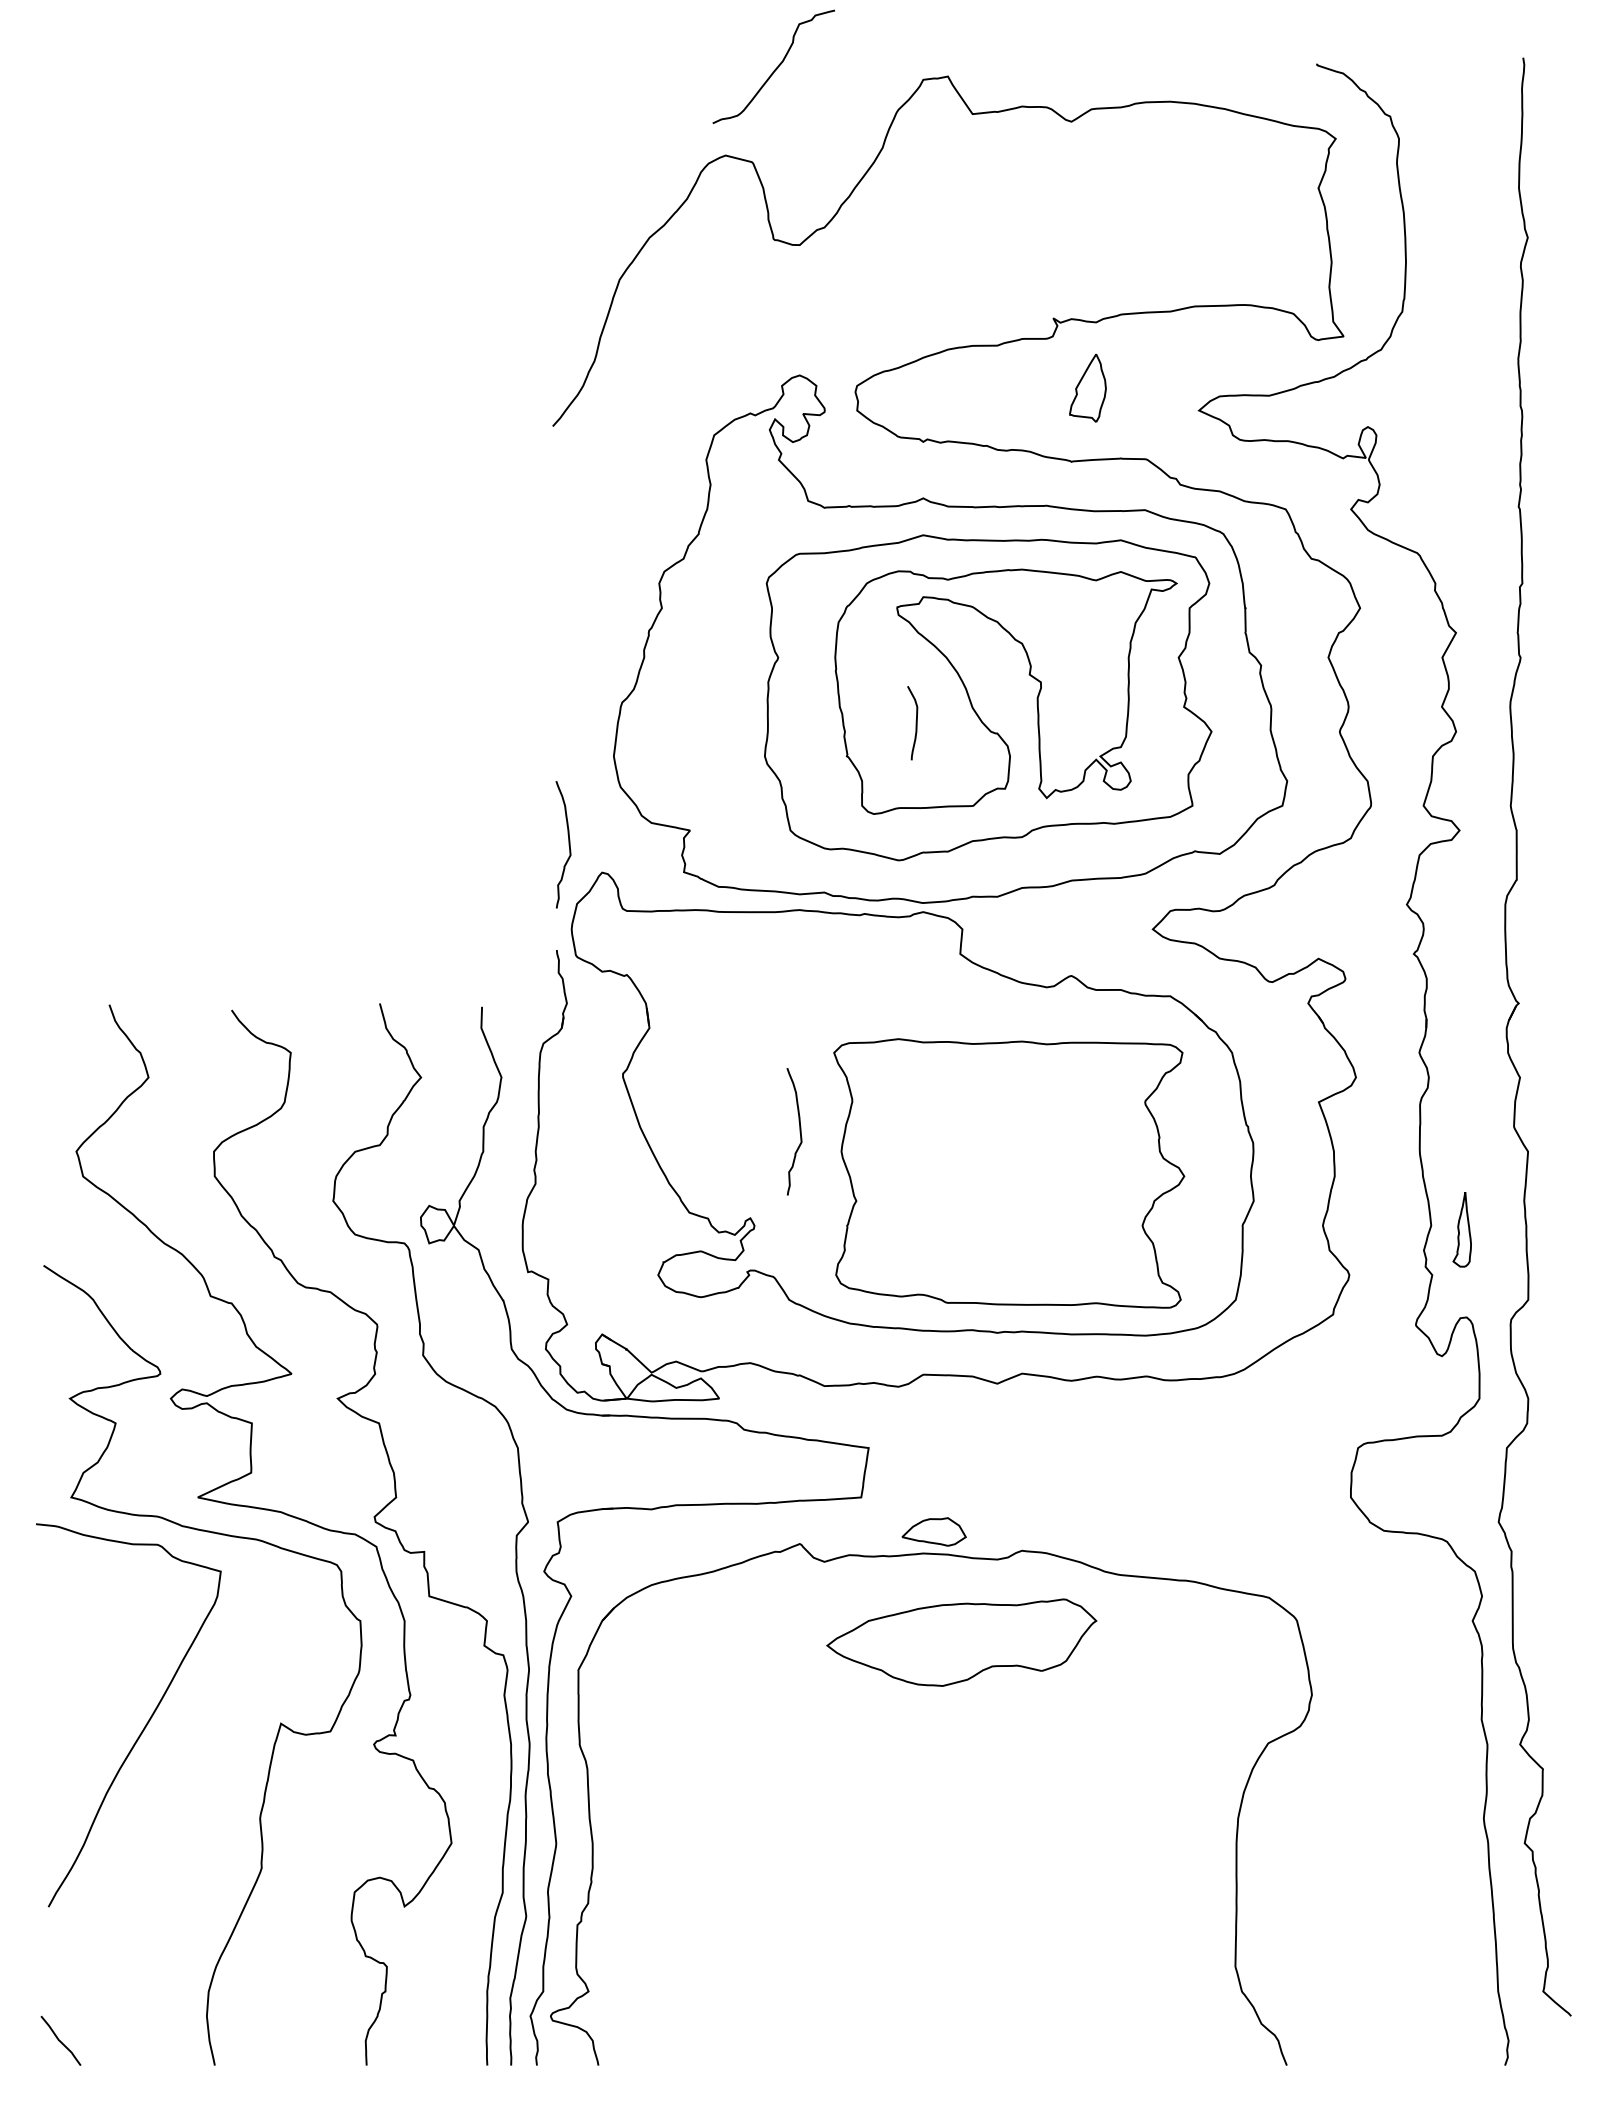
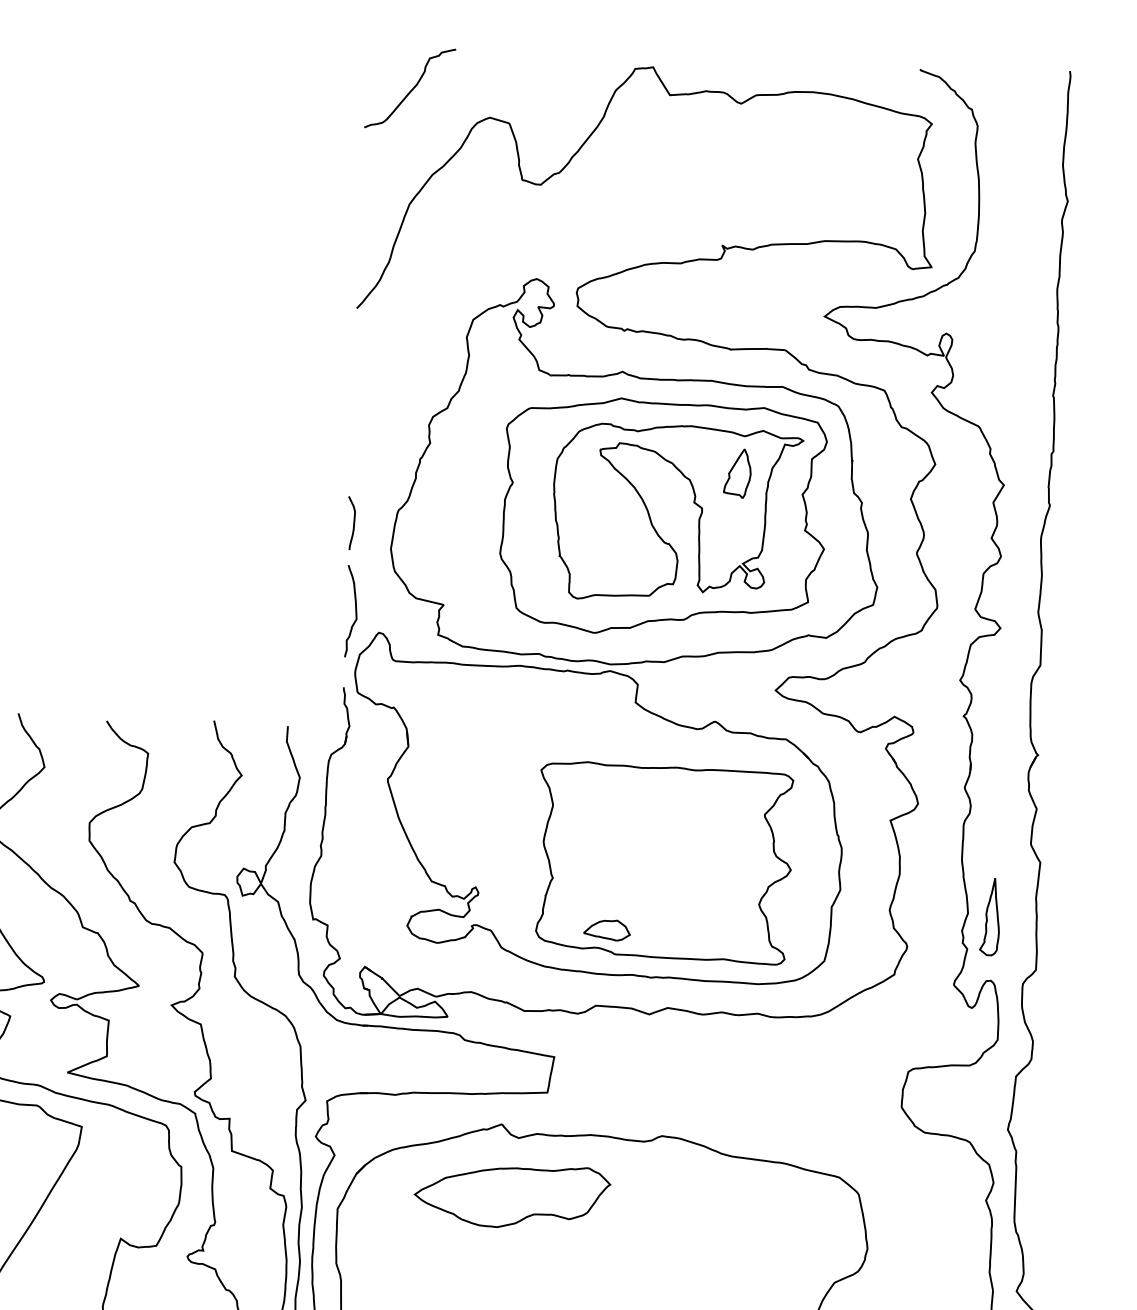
curve: (775, 68) -> (411, 89), moved
part: (1087, 387) -> (737, 473), moved
curve: (915, 723) -> (353, 523), moved
curve: (799, 1131) -> (513, 826), removed
part: (1461, 1229) -> (989, 916), size x1.43
part: (933, 1531) -> (606, 929), moved
part: (961, 1642) -> (512, 1196), moved

